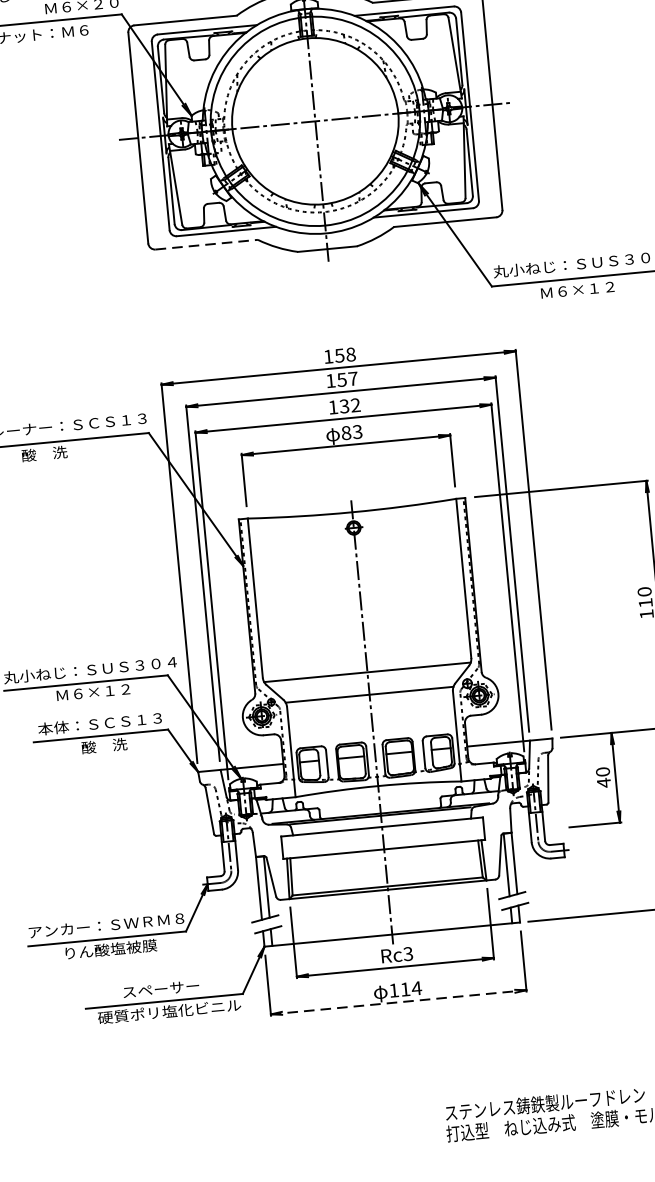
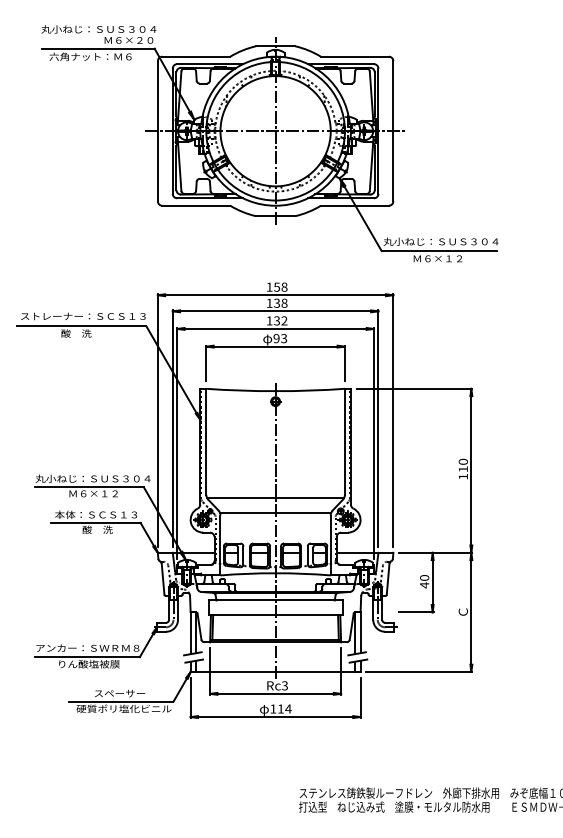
line: (206, 244) -> (196, 205), dashed -> solid
text: (347, 378) -> (280, 302), 157 -> 138
text: (346, 432) -> (276, 338), 83 -> 93
line: (398, 1002) -> (275, 717), dashed -> solid

